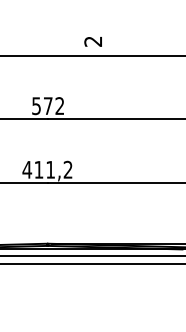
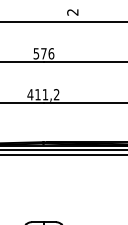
text: (60, 105) -> (51, 53), 572 -> 576

